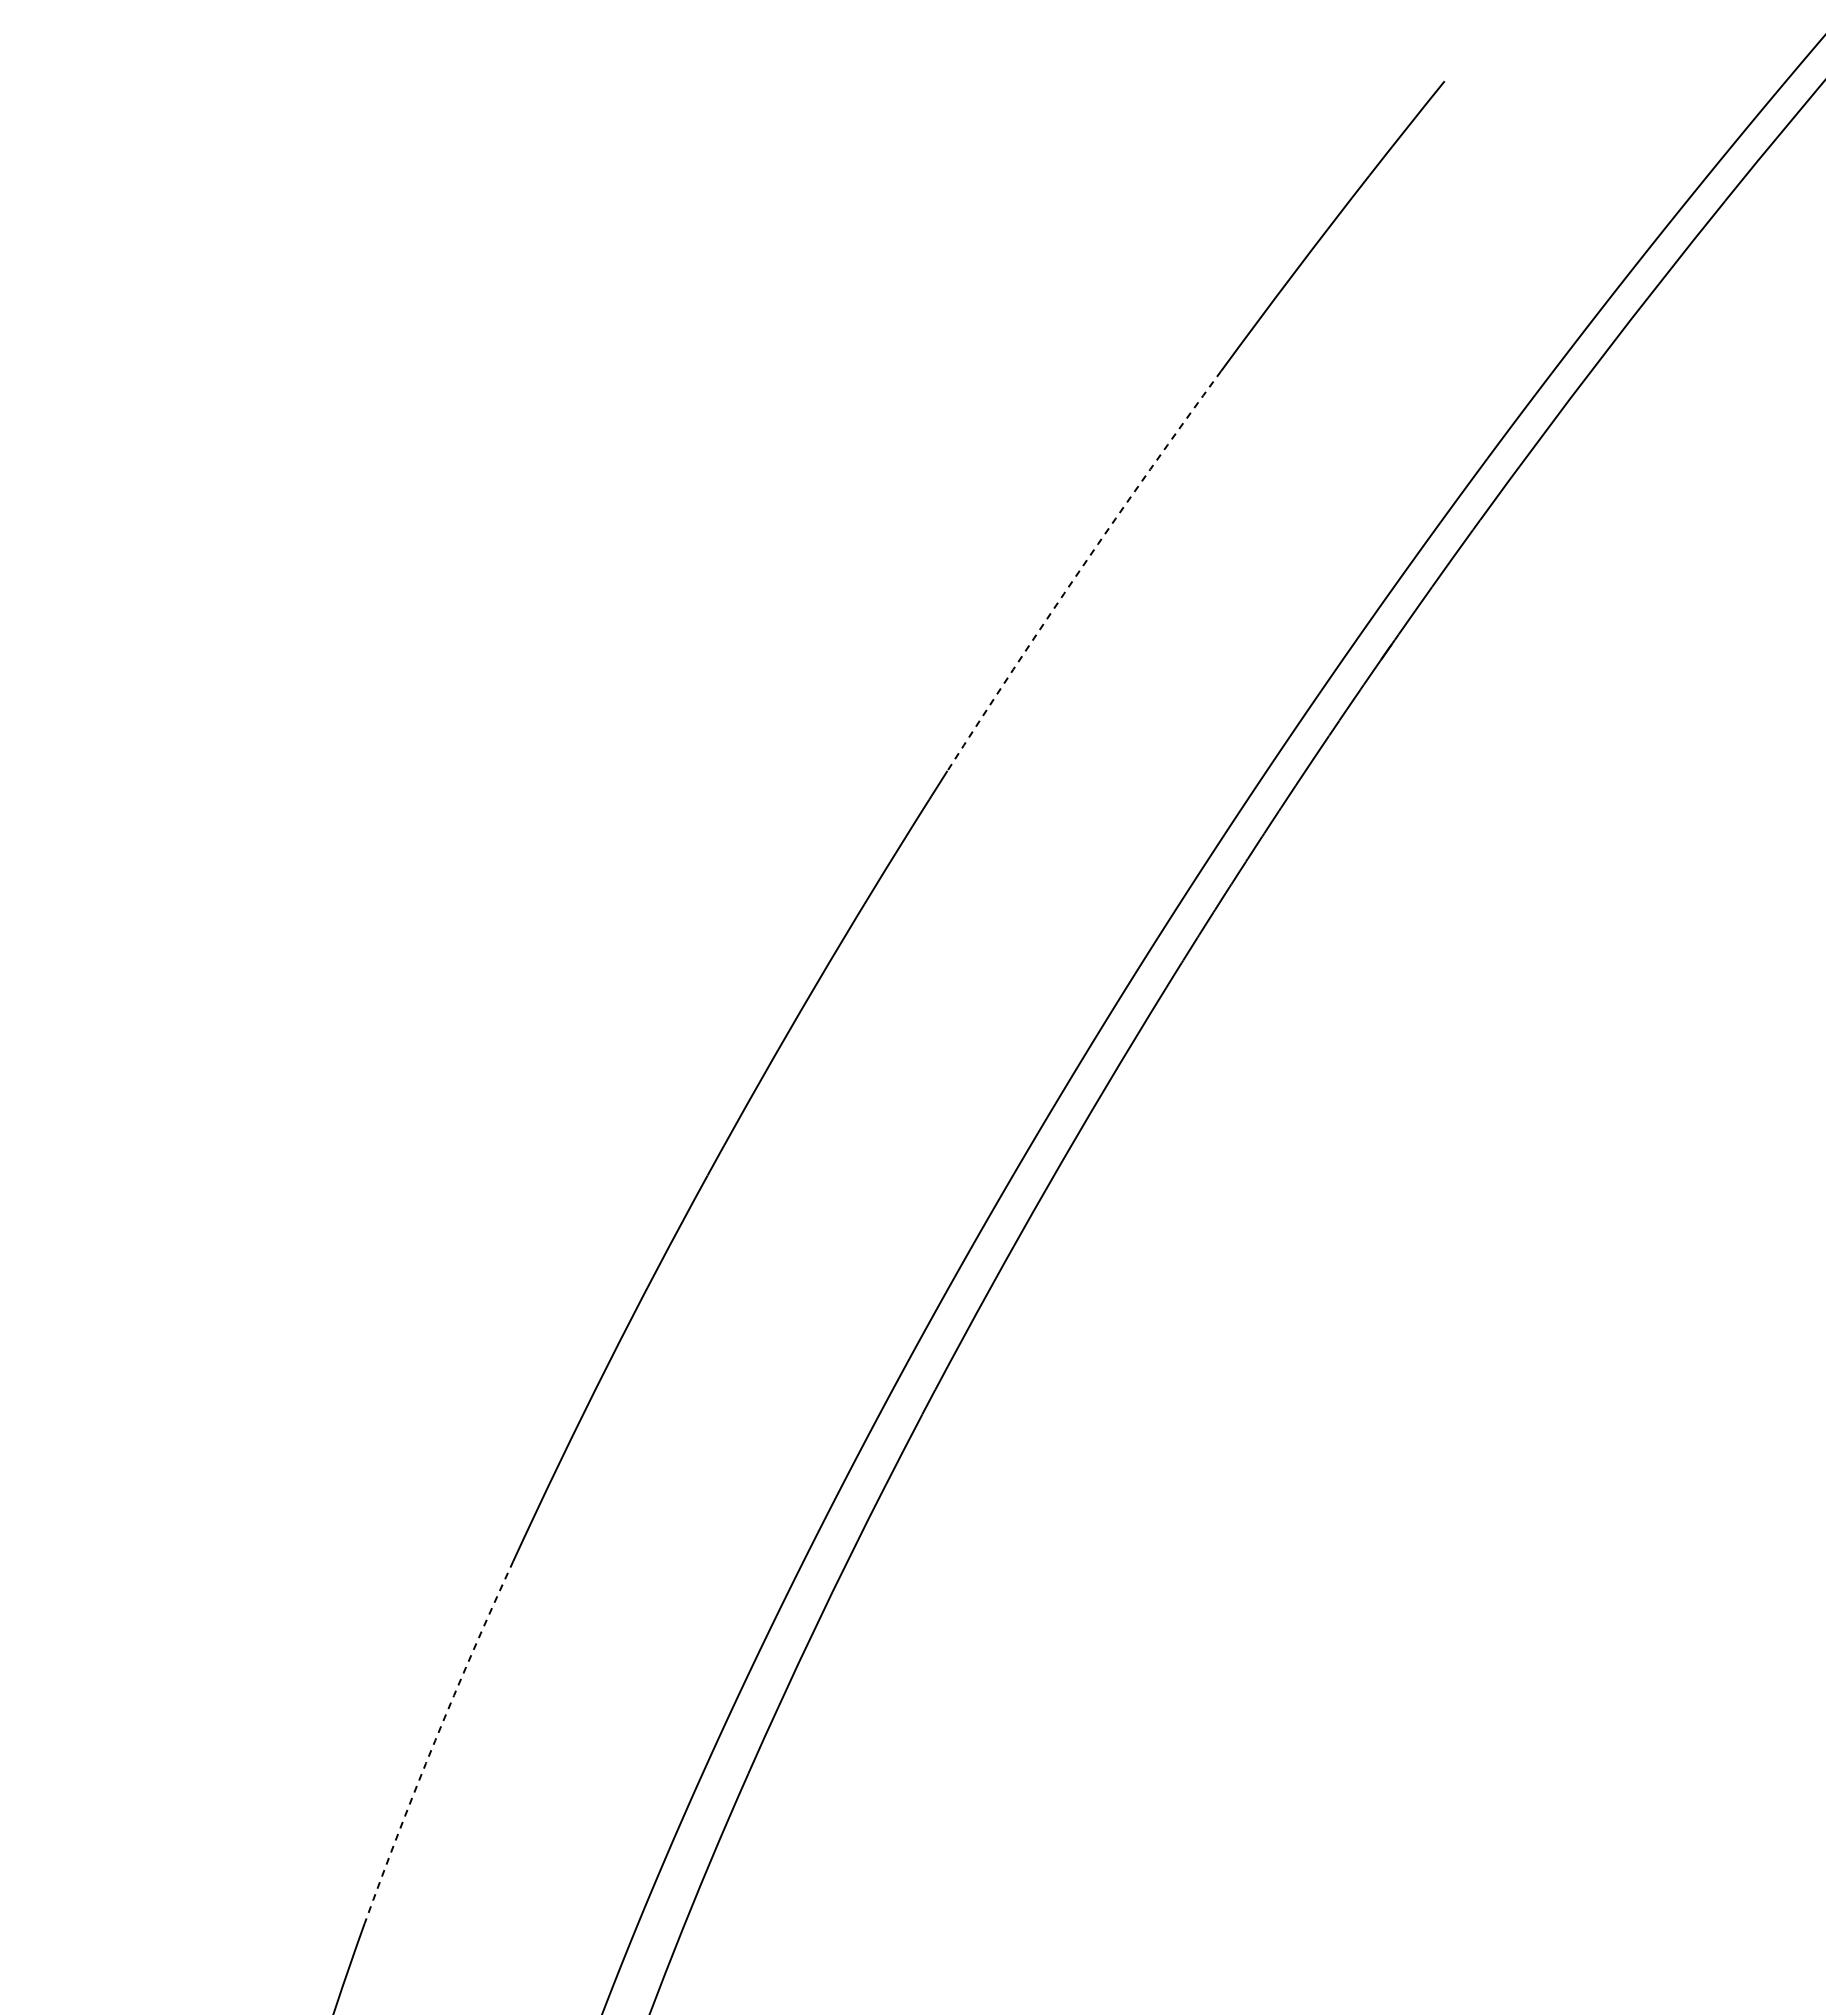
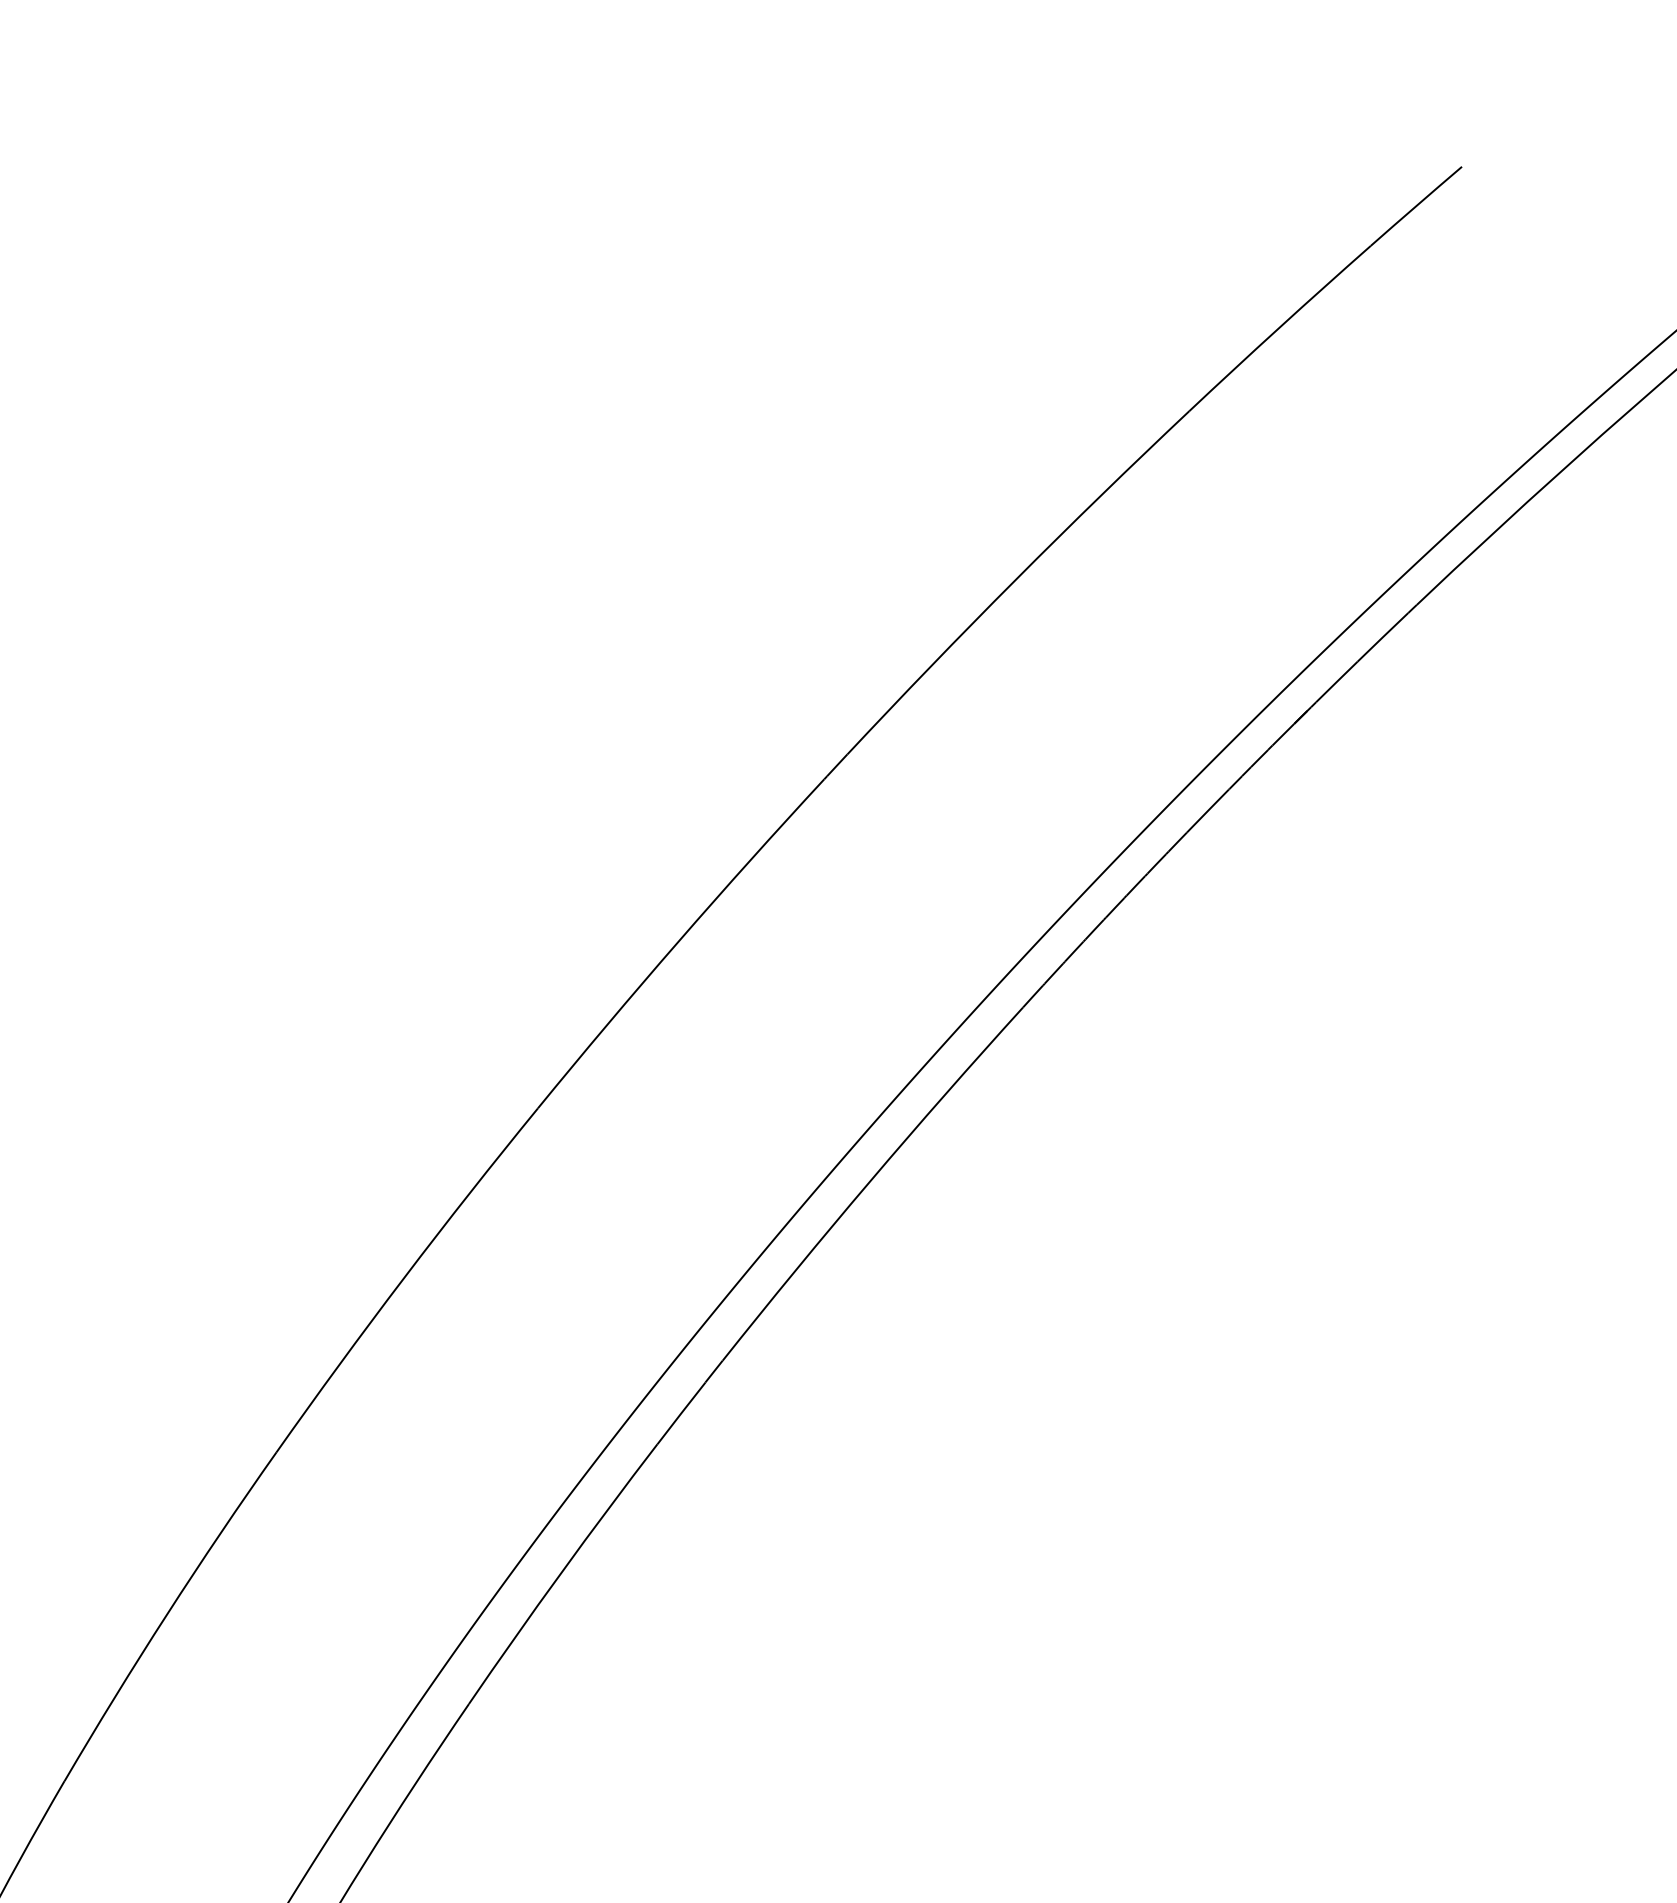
arc: (1081, 568) -> (1016, 579), dashed -> solid
arc: (435, 1740) -> (167, 1614), dashed -> solid

